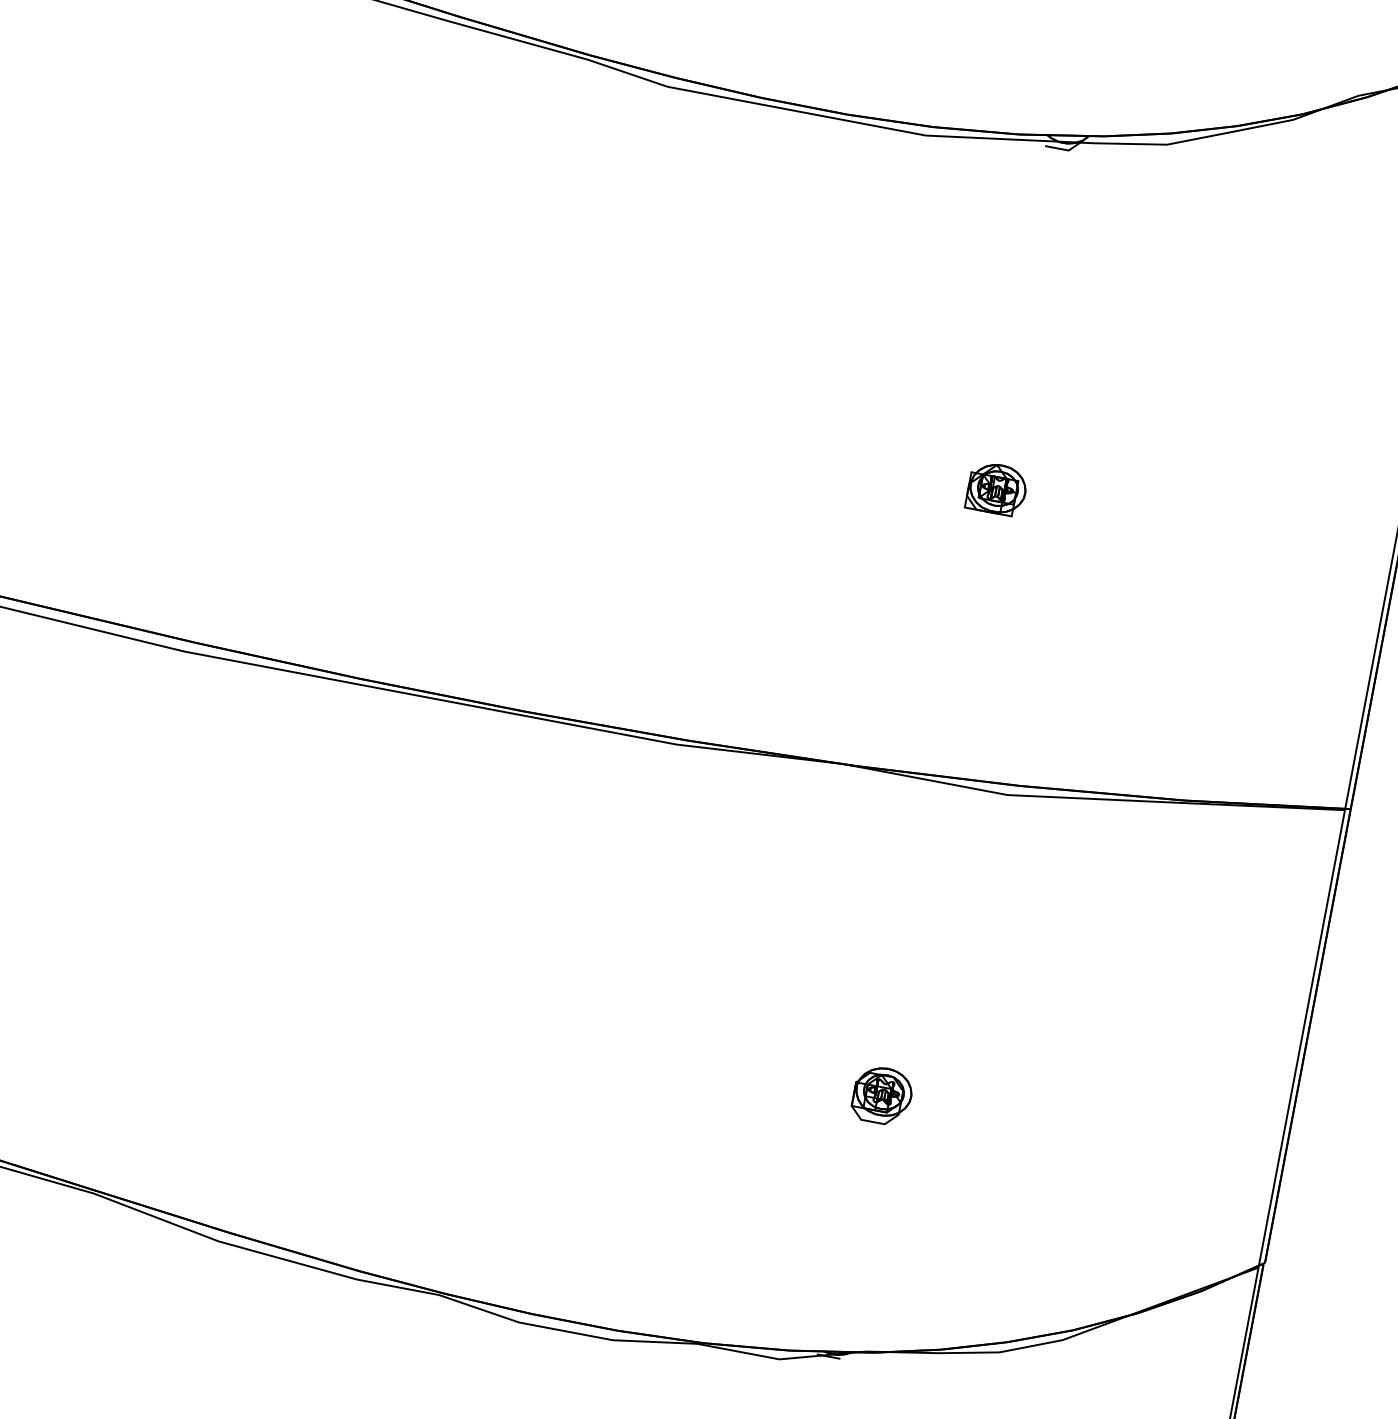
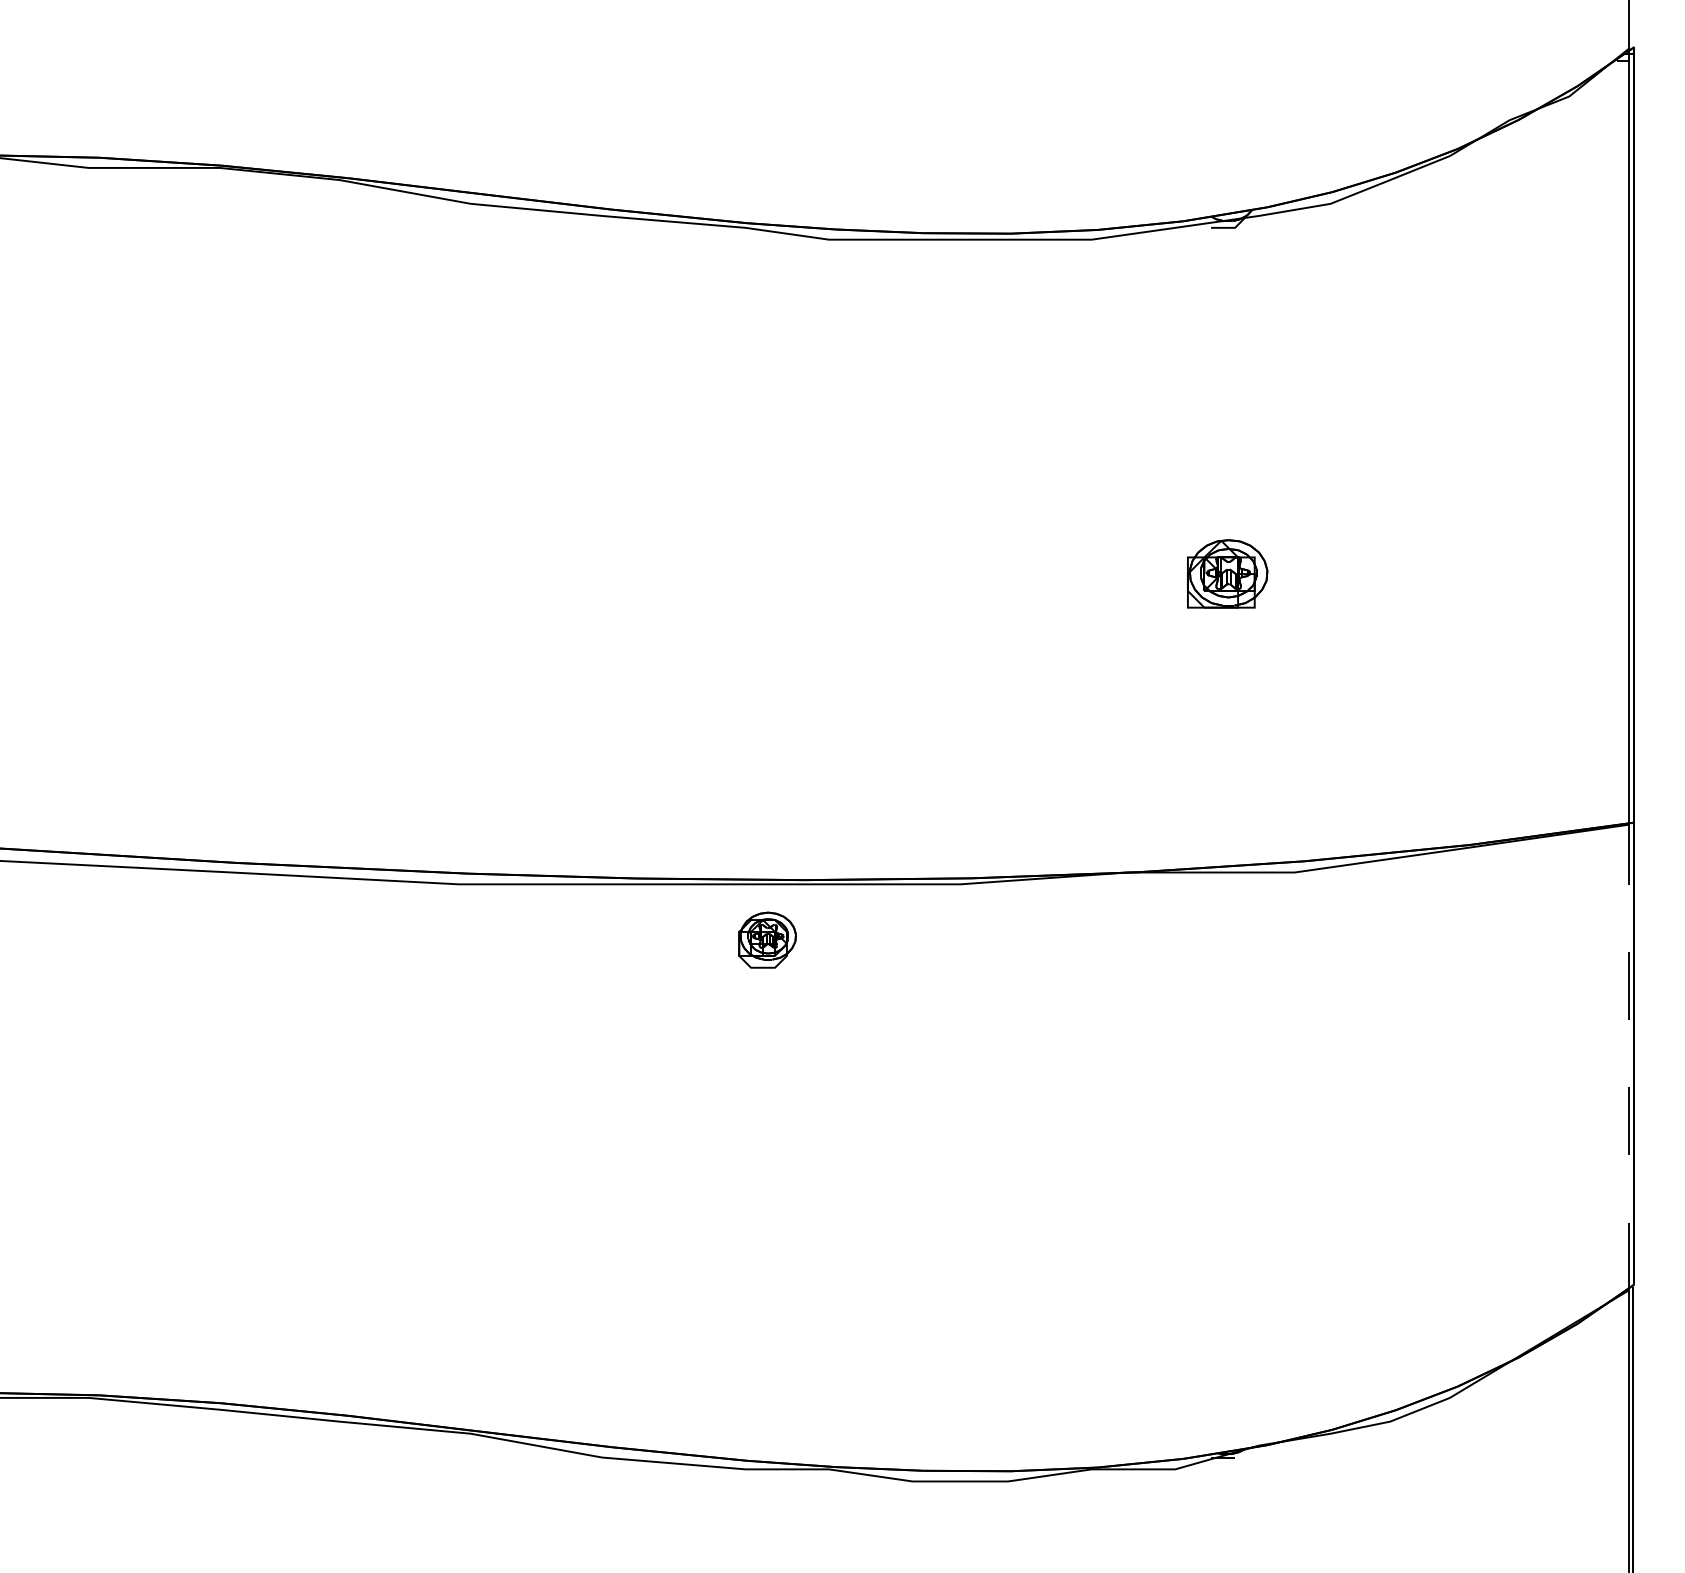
part: (997, 488) -> (1227, 573), size x1.4
line: (1301, 1038) -> (1628, 1057), solid -> dashed
part: (882, 1095) -> (767, 939), moved

